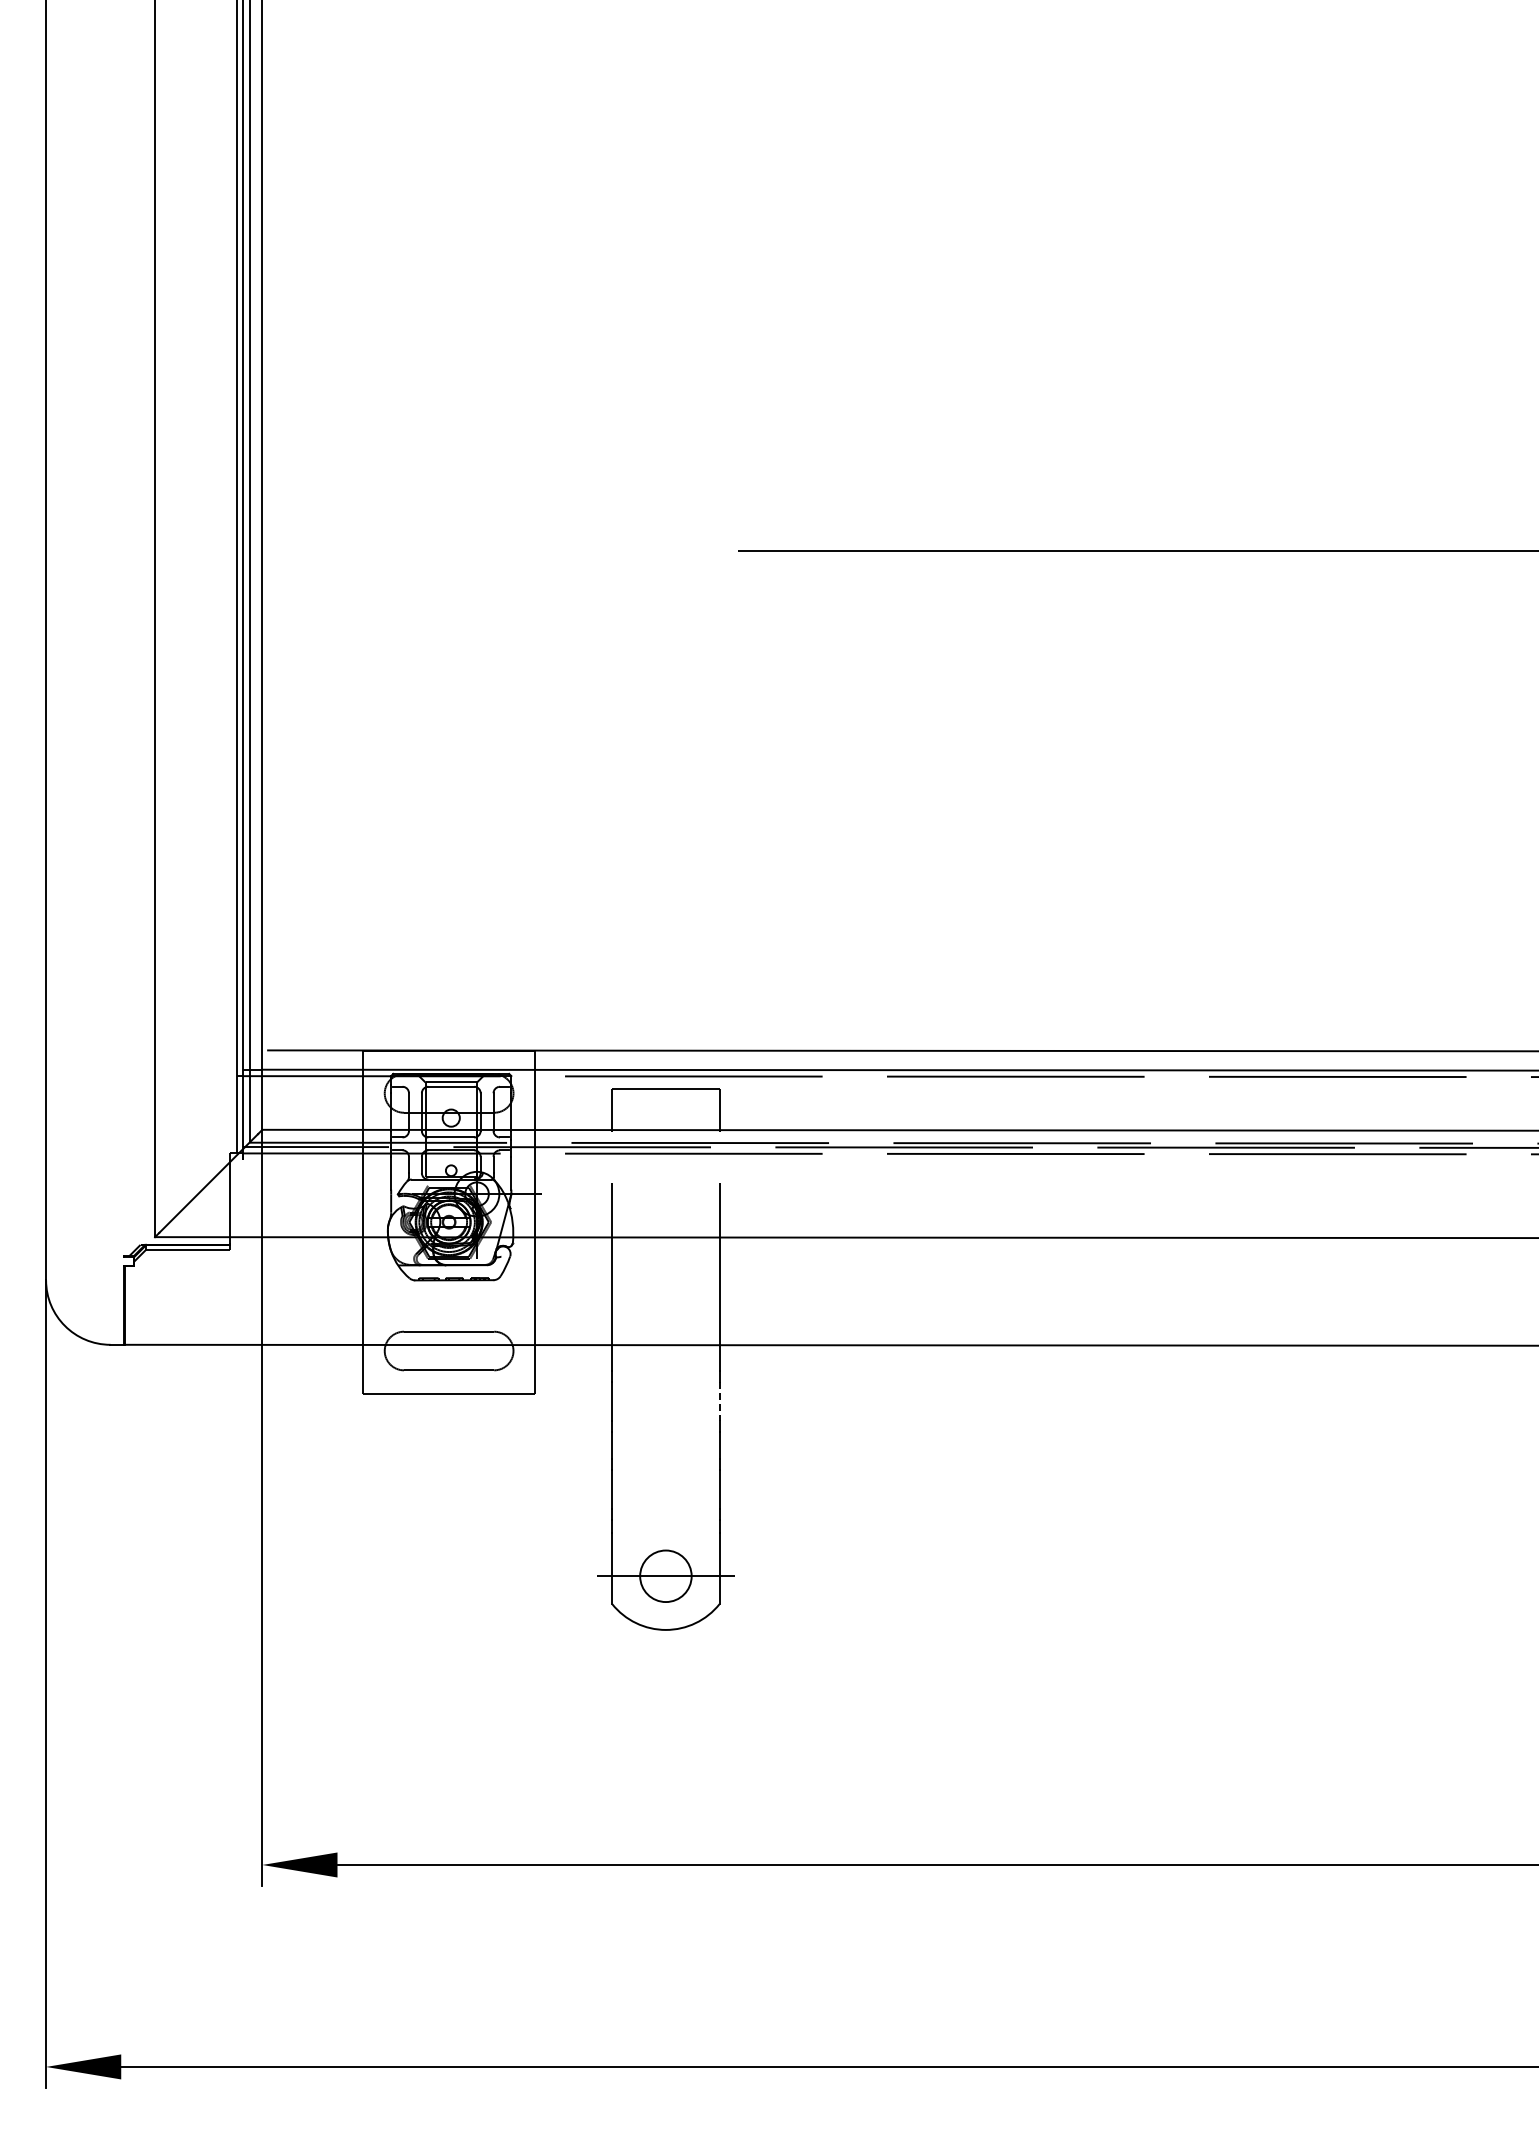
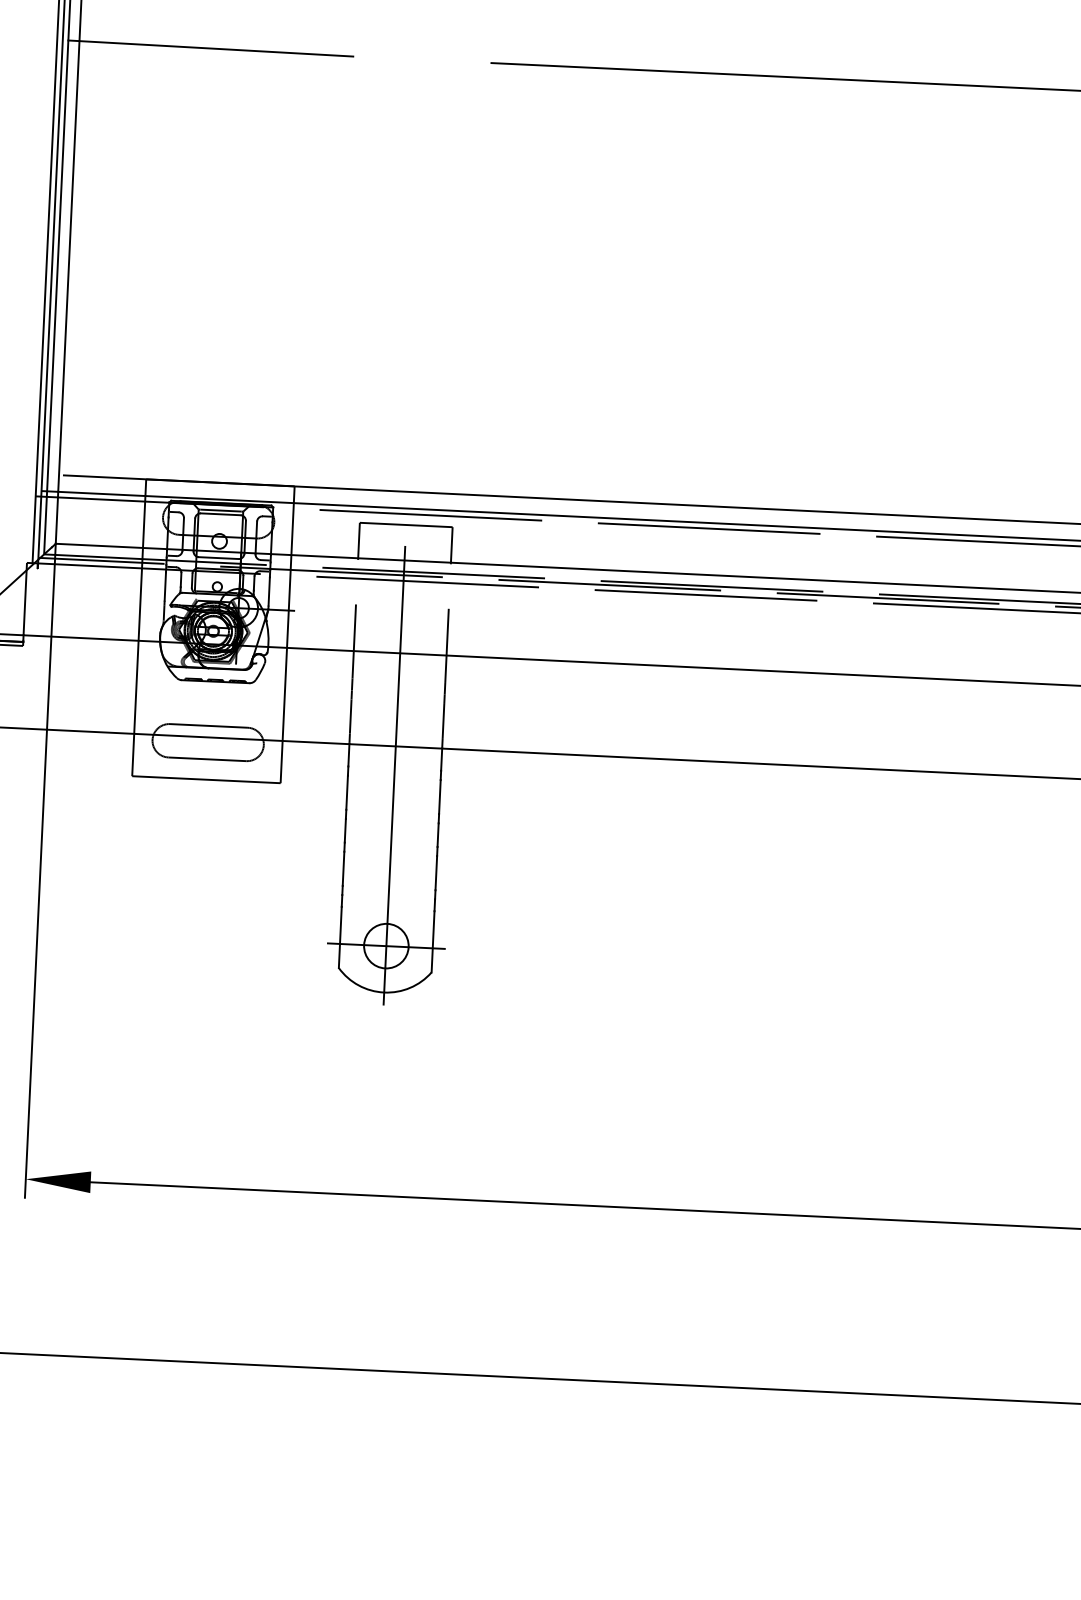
line: (414, 549) -> (210, 48), added
line: (665, 1378) -> (394, 775), added
line: (719, 1401) -> (439, 797), dashed -> solid

